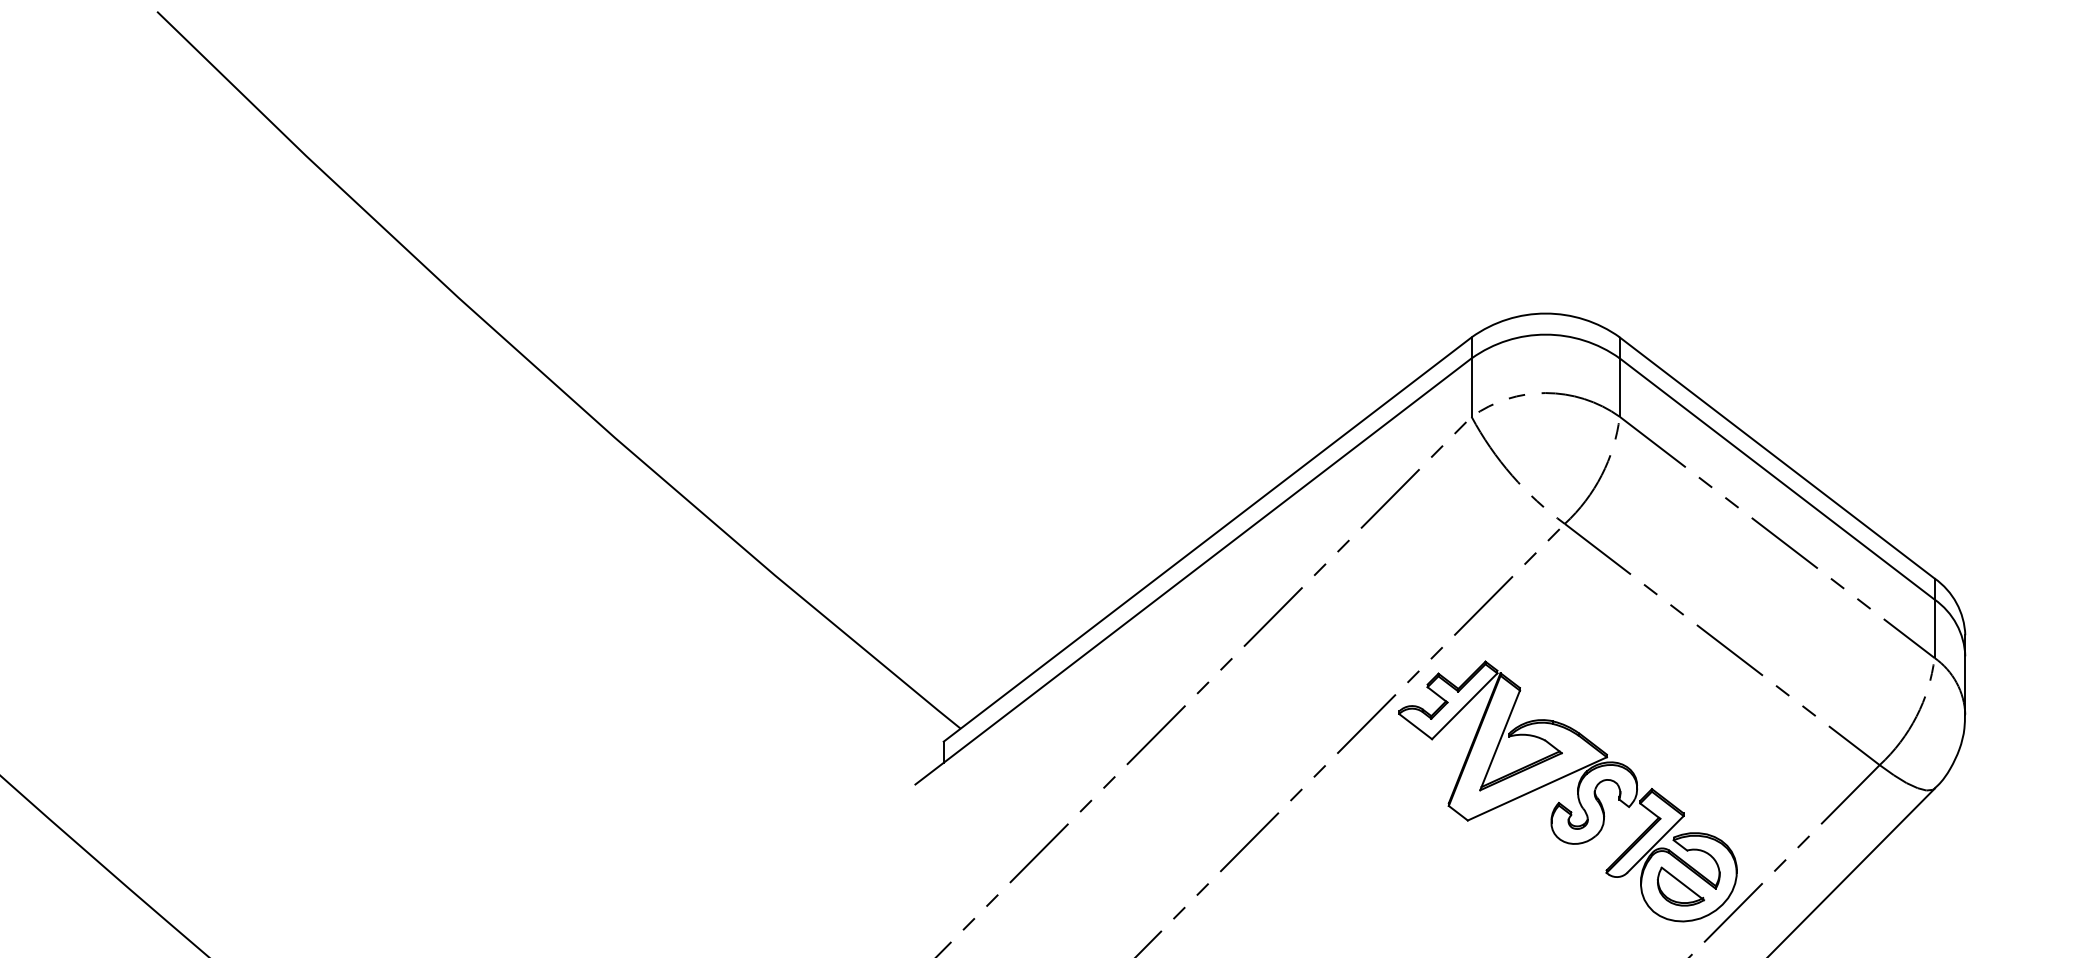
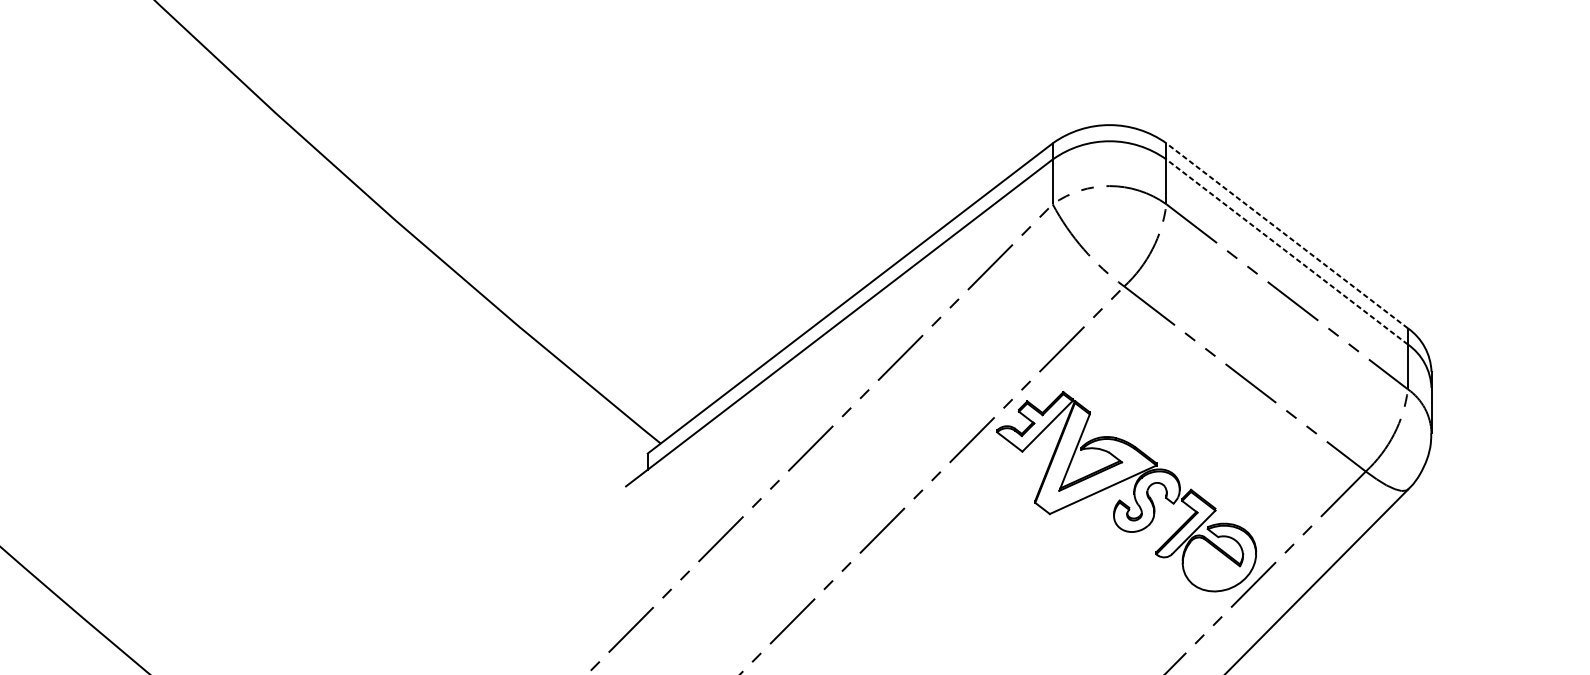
line: (1776, 457) -> (1286, 235), solid -> dashed
line: (1776, 478) -> (1286, 251), solid -> dashed
part: (1680, 886) -> (1213, 564), removed

